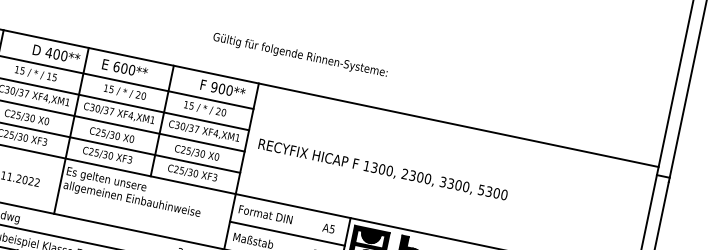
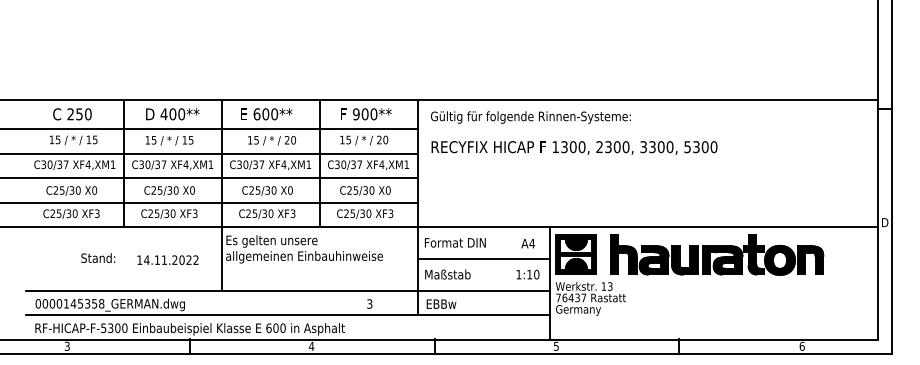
text: (56, 54) -> (172, 114), moved
text: (299, 55) -> (530, 117), moved
text: (223, 89) -> (366, 114), moved
text: (383, 169) -> (574, 147), moved
text: (332, 229) -> (532, 243), A5 -> A4

